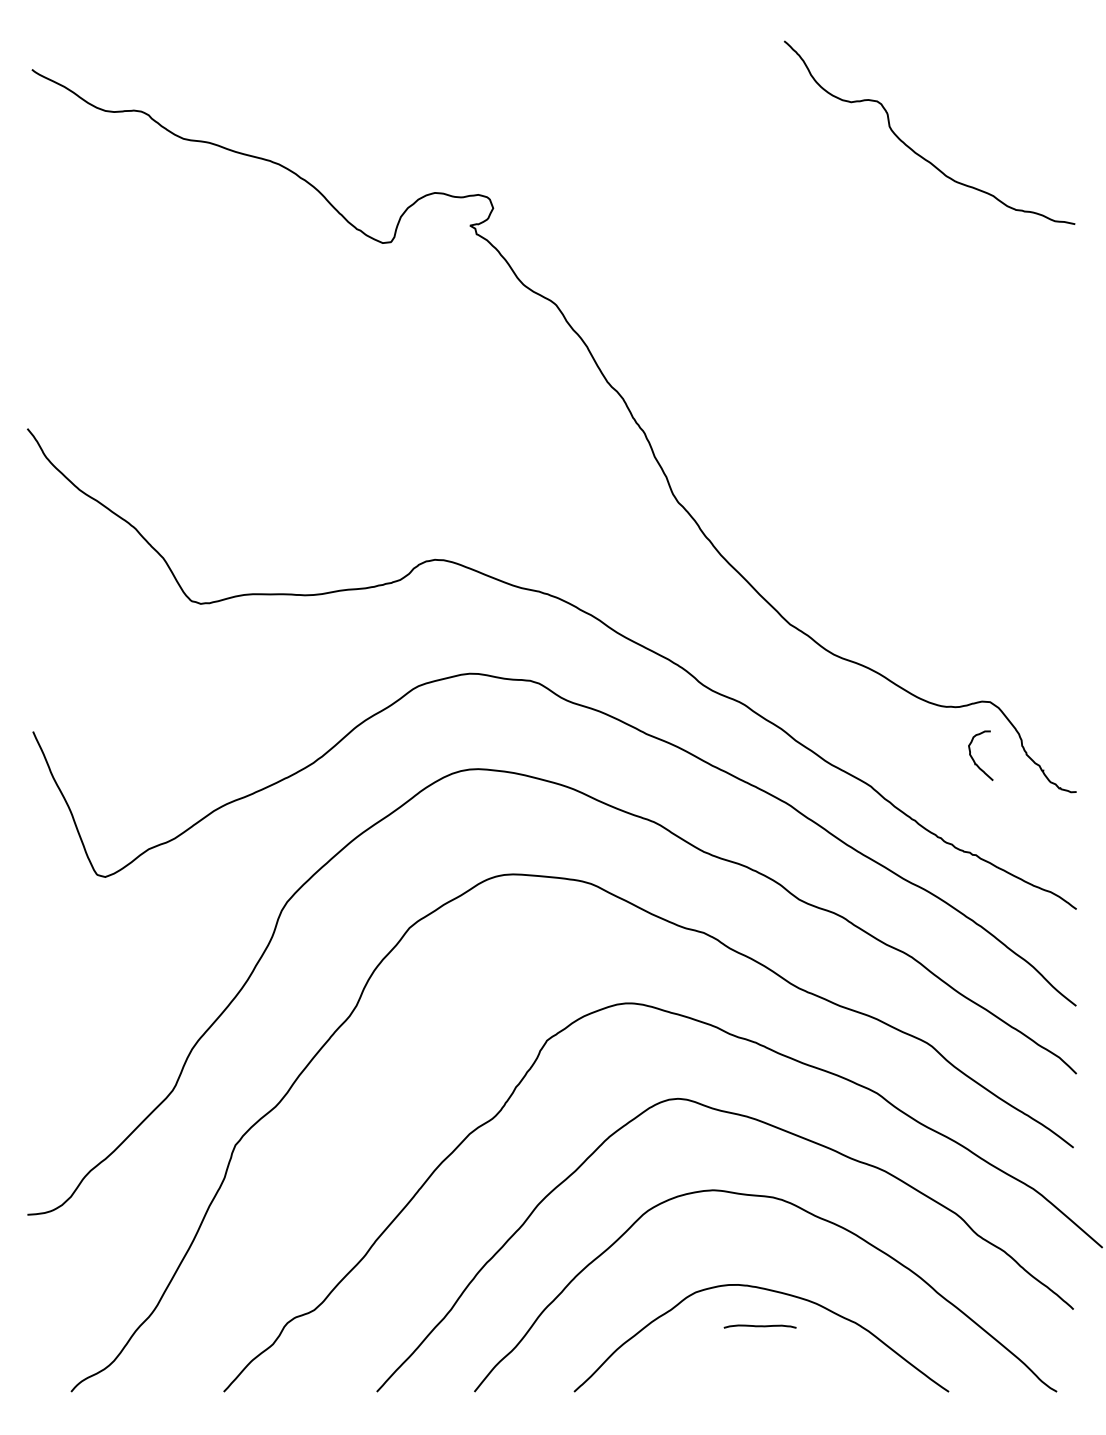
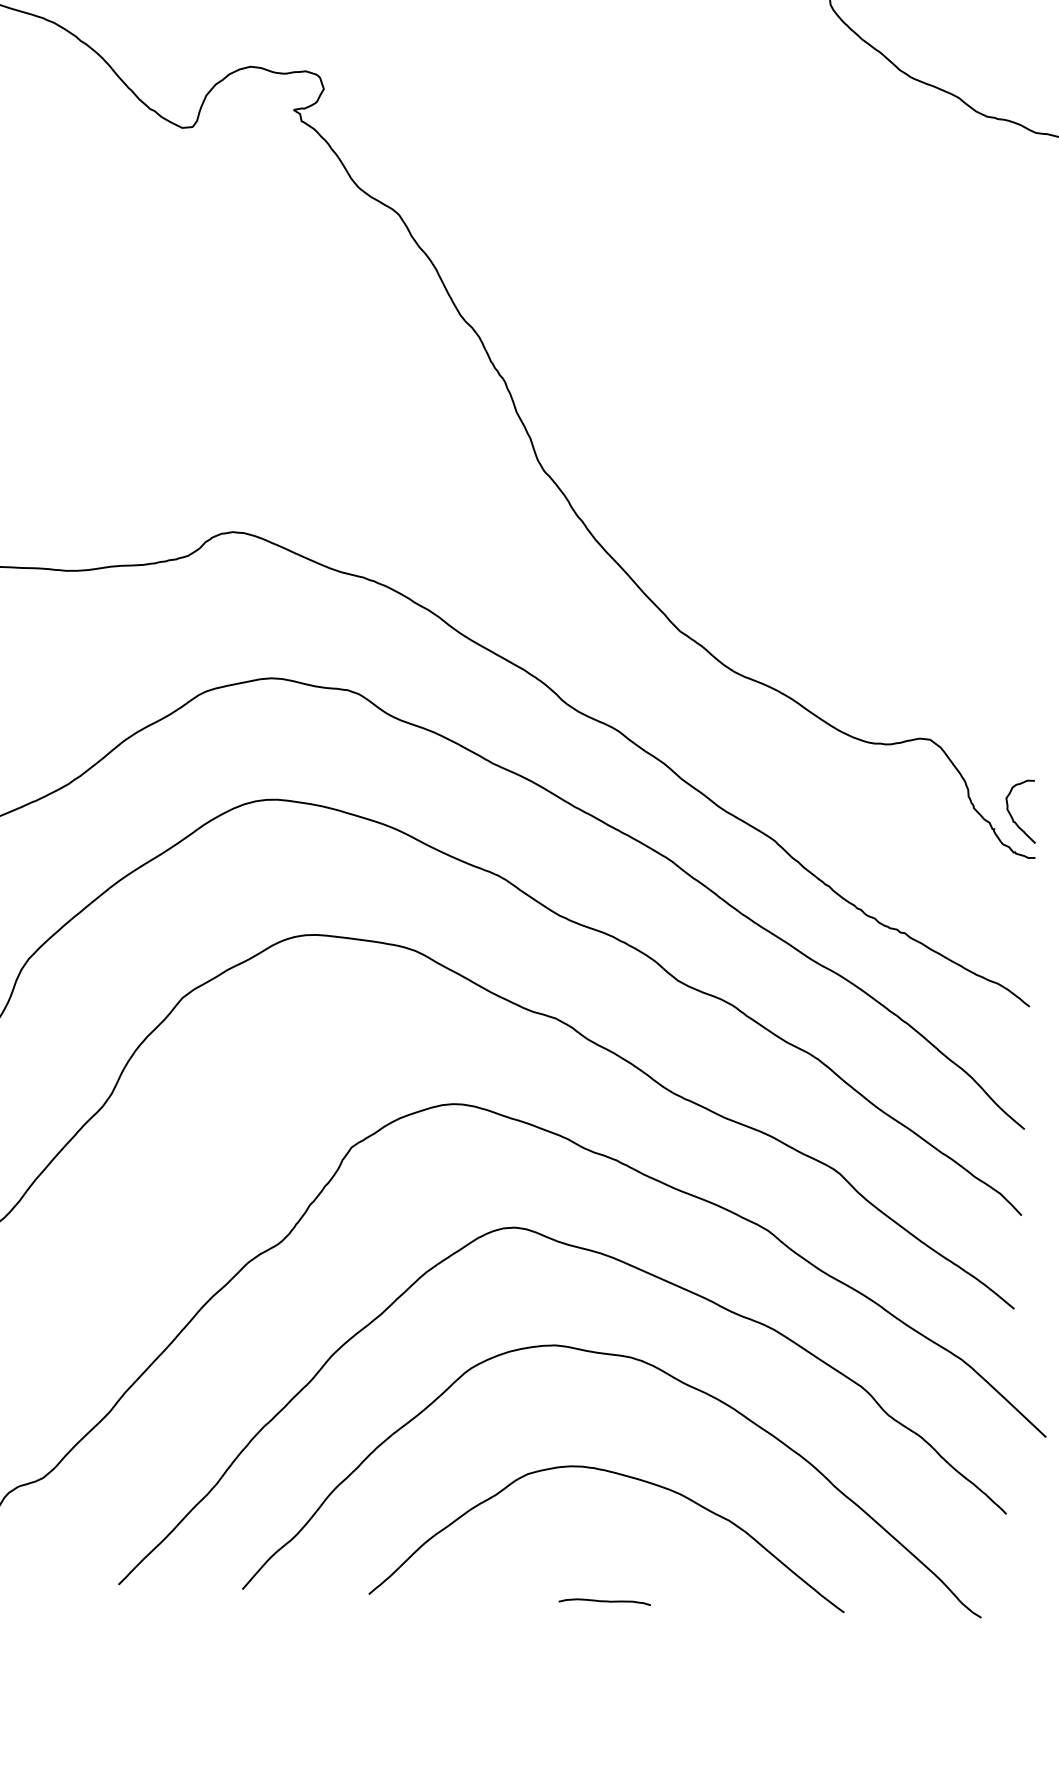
curve: (974, 759) -> (1012, 815), moved
curve: (759, 1326) -> (604, 1601), moved

